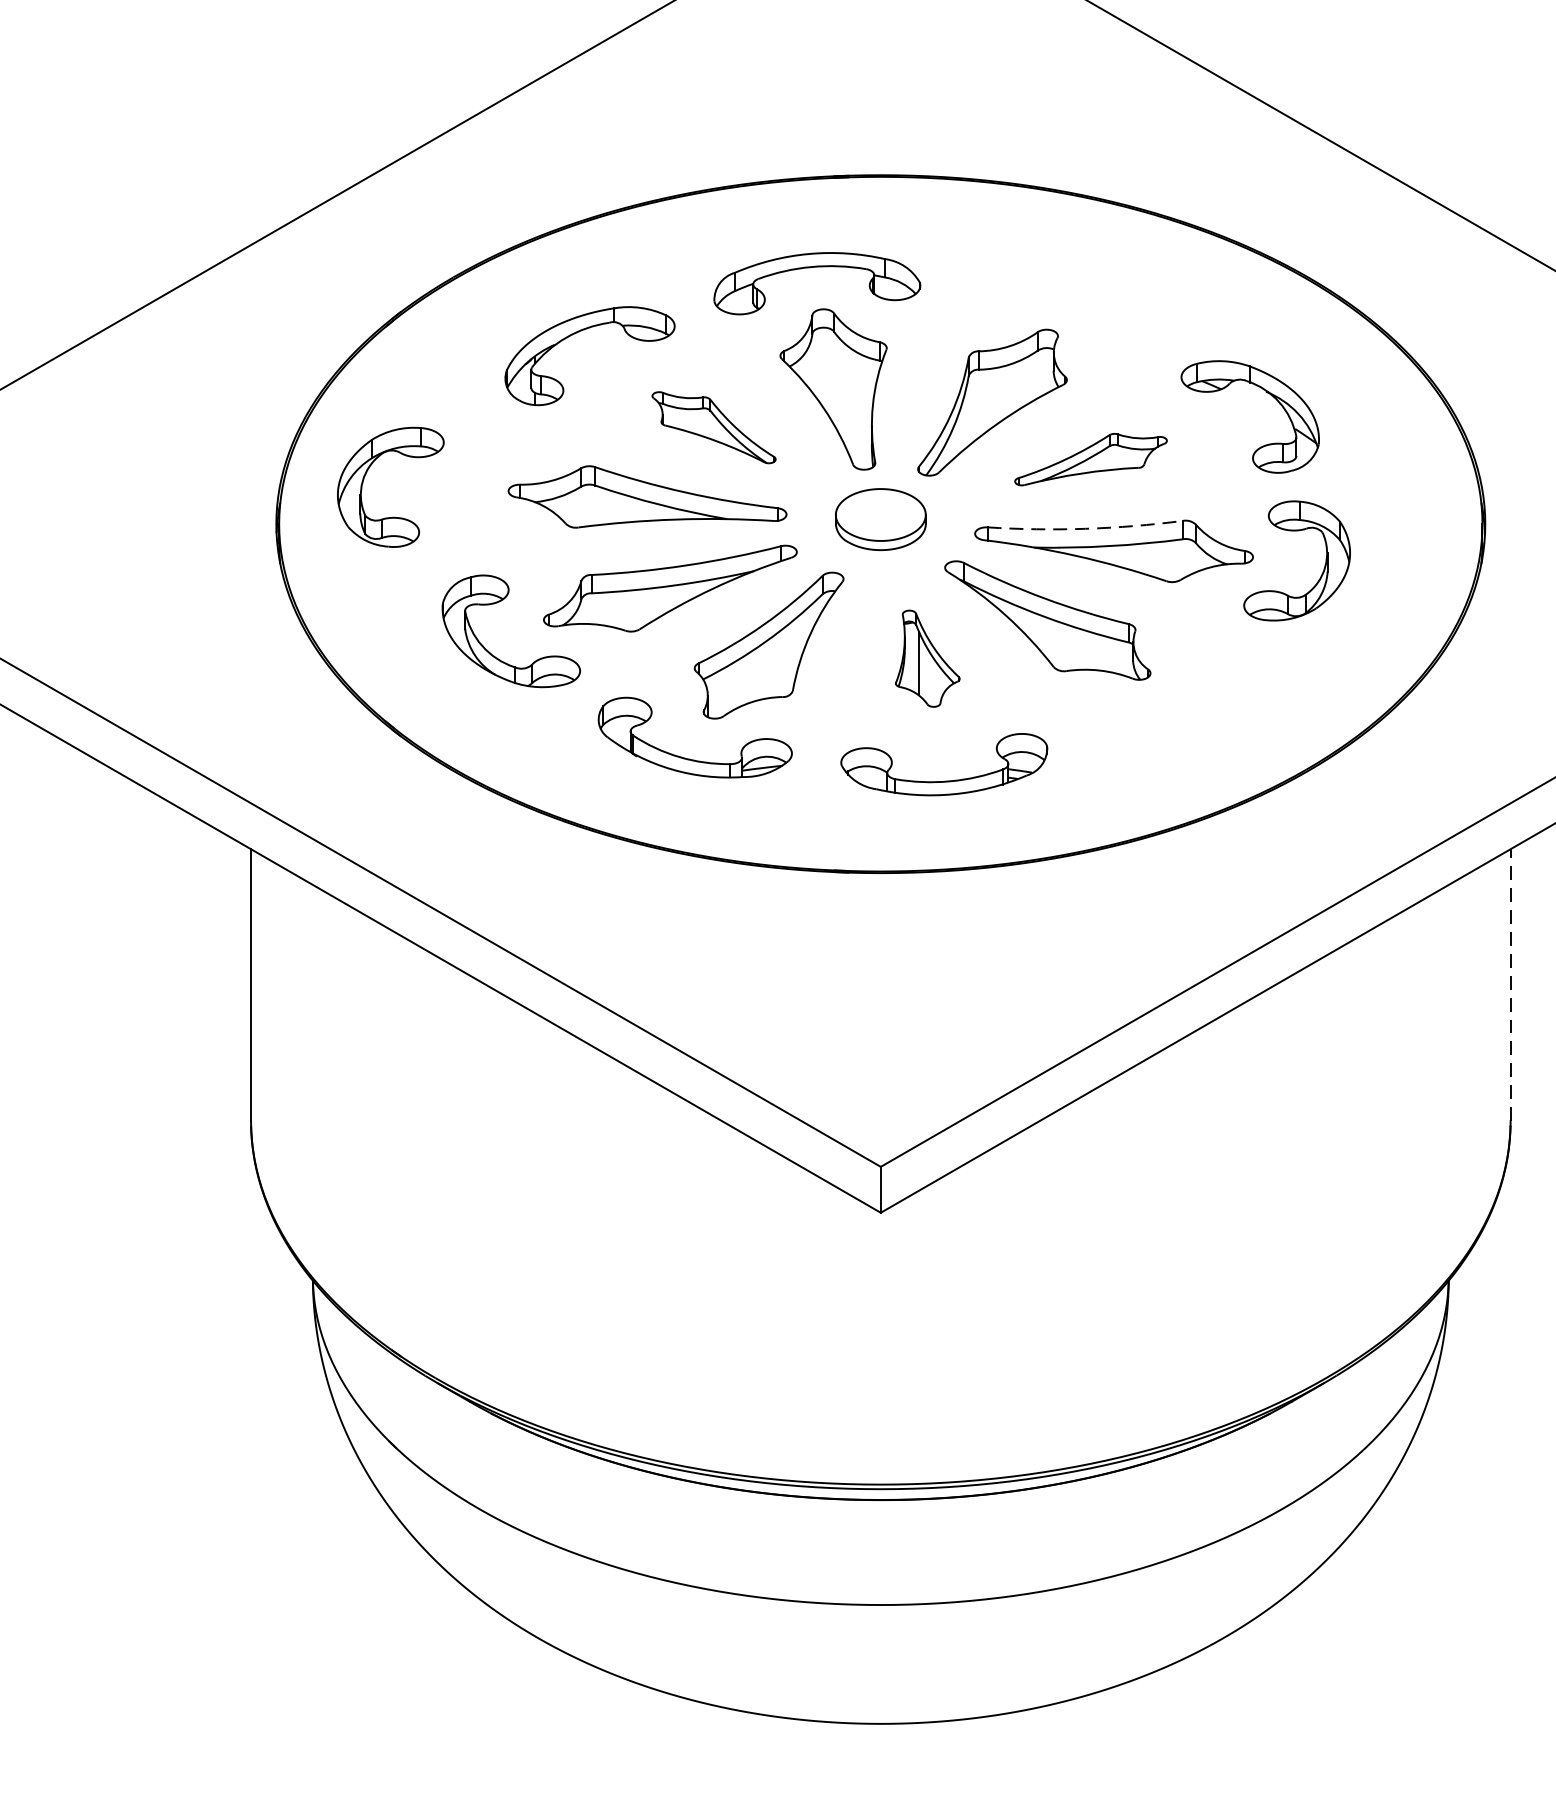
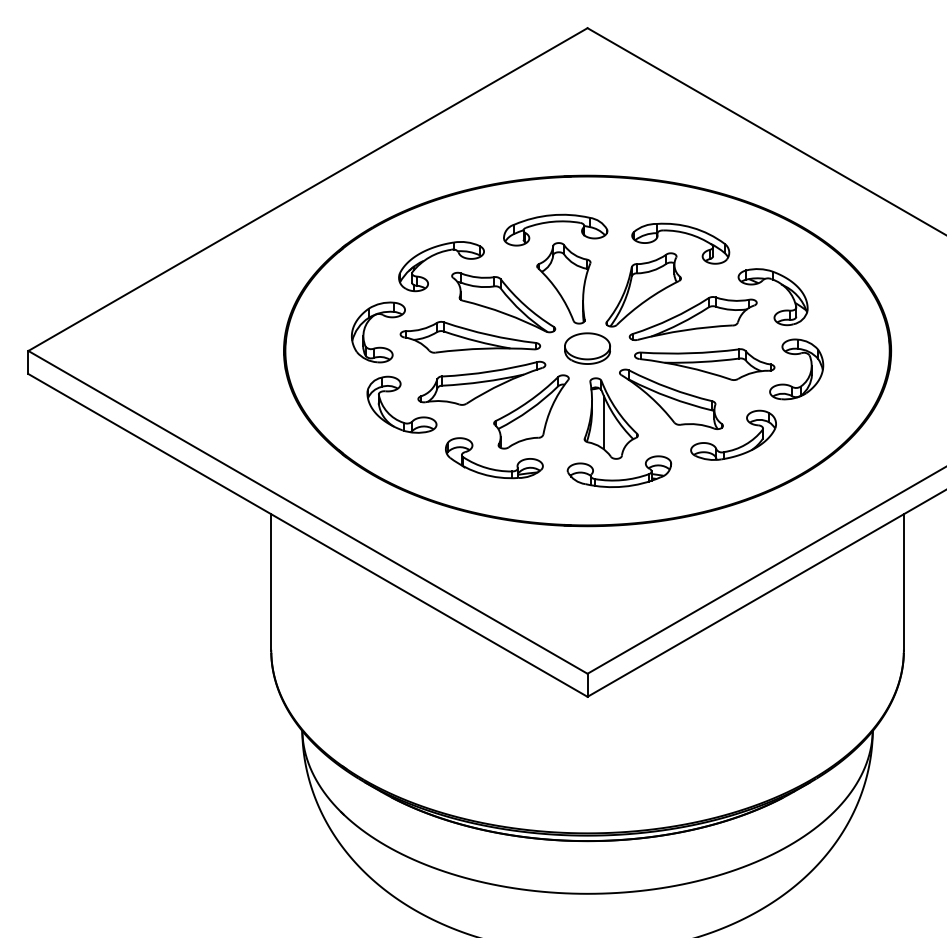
part: (1067, 290) -> (681, 233), added
part: (713, 427) -> (503, 302), size x1.67
part: (1089, 459) -> (692, 318), size x1.67
part: (365, 481) -> (365, 329), moved
arc: (1085, 529) -> (690, 353), dashed -> solid
part: (926, 658) -> (610, 418), size x1.67
part: (1177, 716) -> (736, 447), added
line: (1509, 983) -> (903, 581), dashed -> solid

